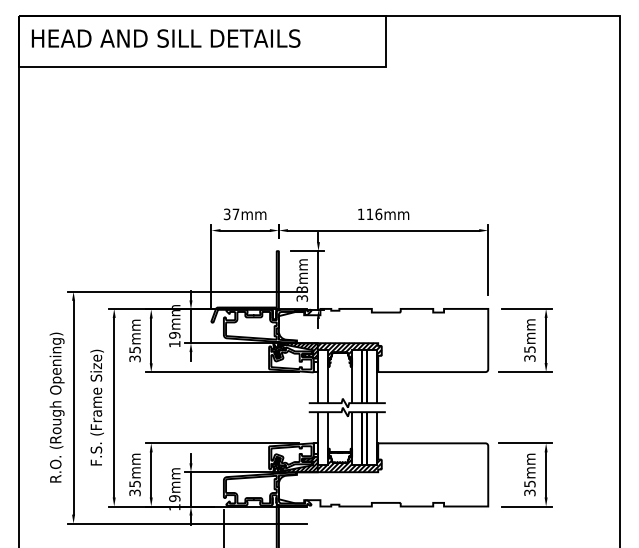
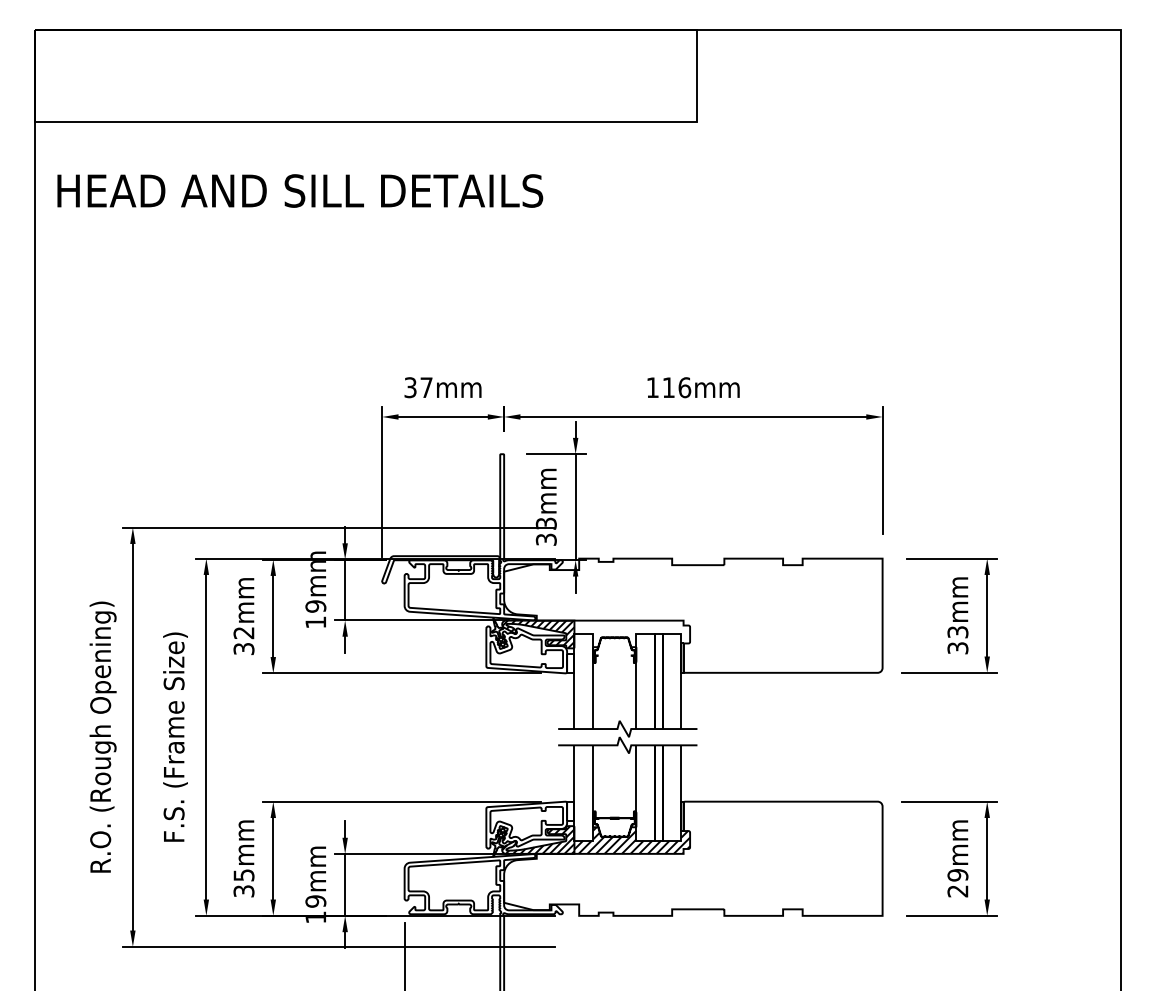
text: (165, 38) -> (299, 190), moved
text: (134, 349) -> (243, 632), 35mm -> 32mm
text: (529, 349) -> (957, 632), 35mm -> 33mm
hatch: (349, 350) -> (631, 633), removed
text: (529, 488) -> (957, 883), 35mm -> 29mm

